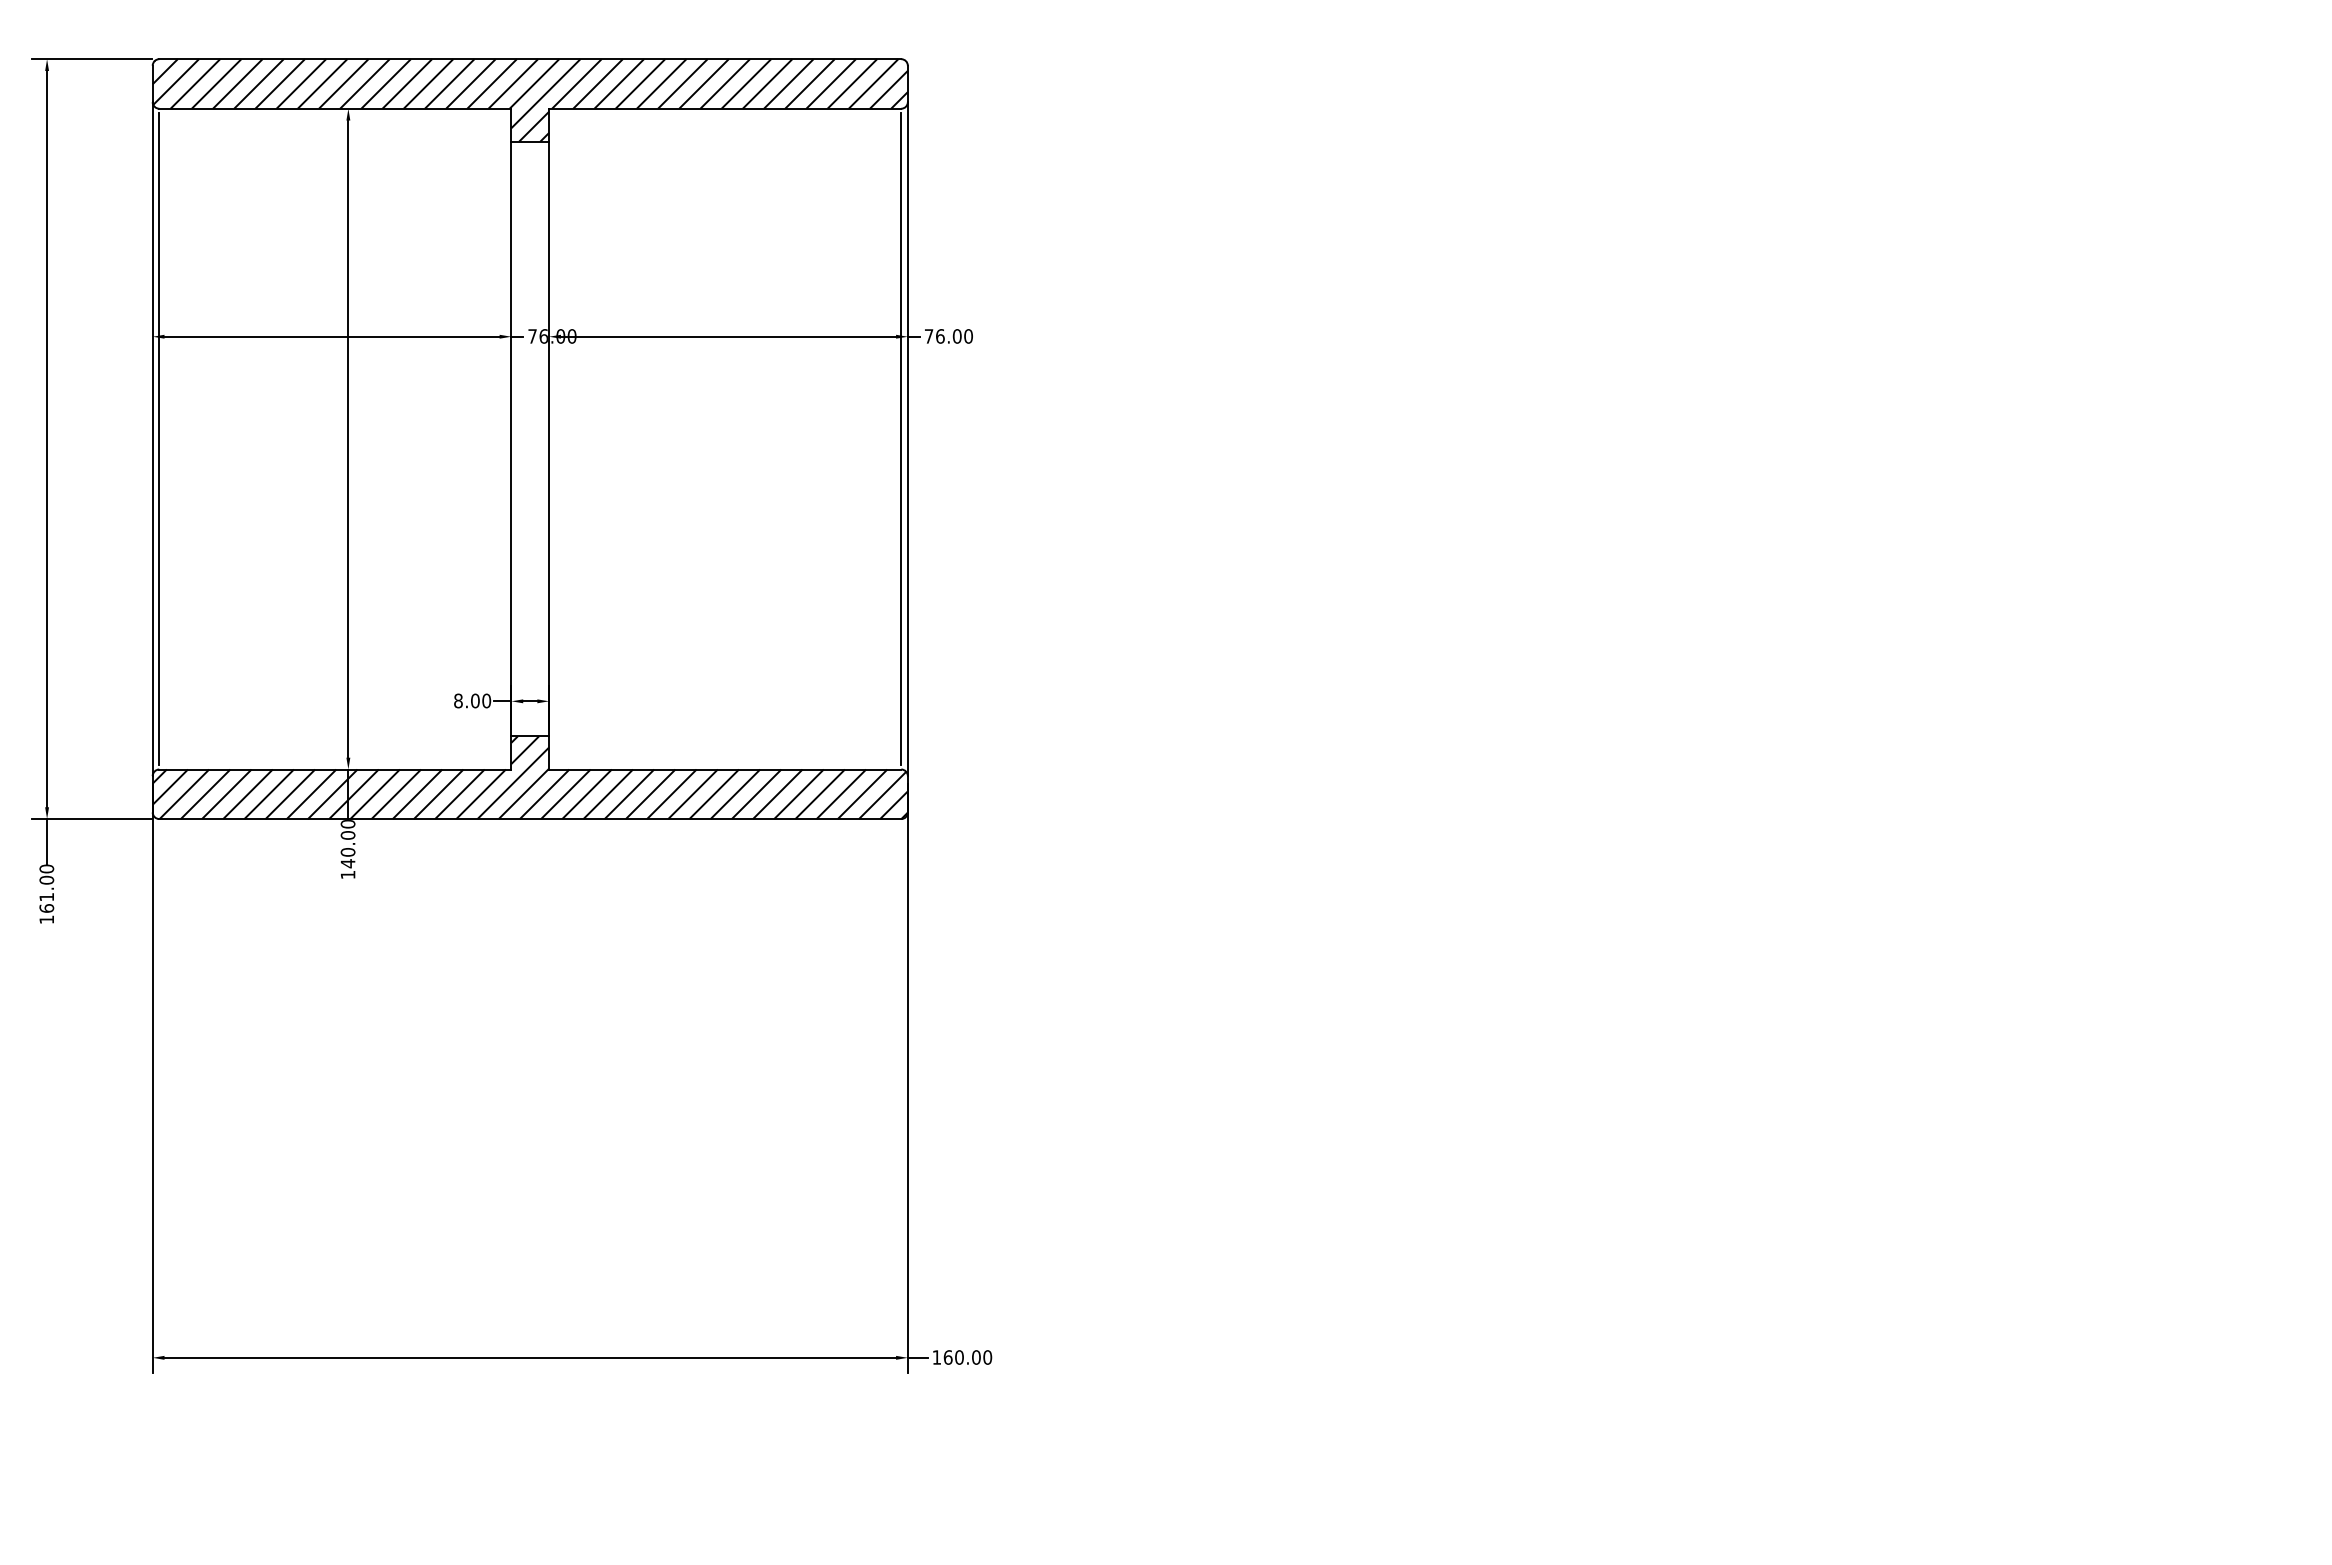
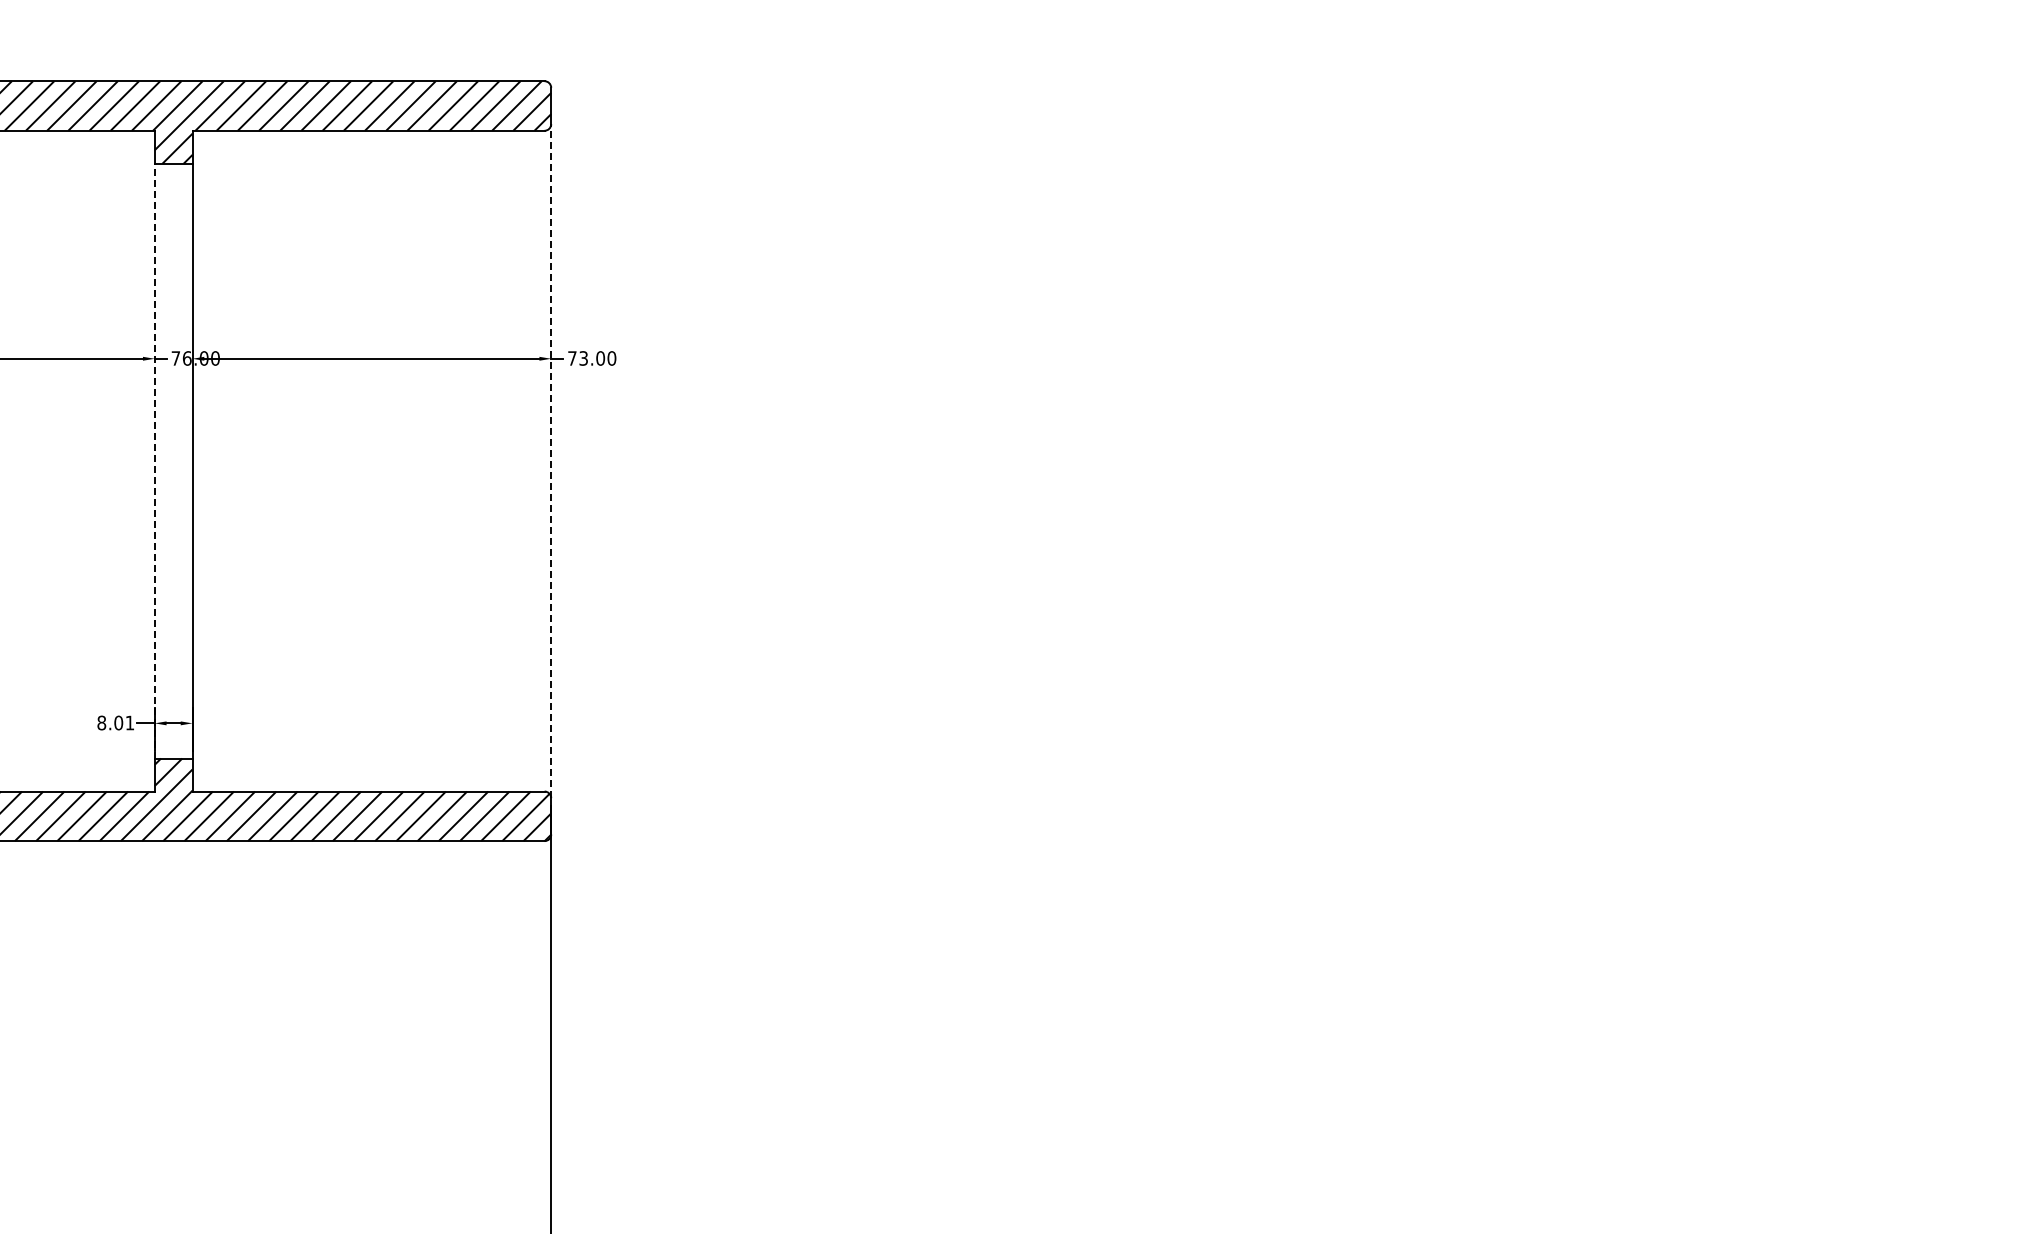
text: (940, 336) -> (583, 358), 76.00 -> 73.00
line: (511, 438) -> (154, 460), solid -> dashed
line: (901, 438) -> (544, 460), removed
line: (907, 439) -> (550, 461), solid -> dashed
text: (486, 700) -> (129, 722), 8.00 -> 8.01

